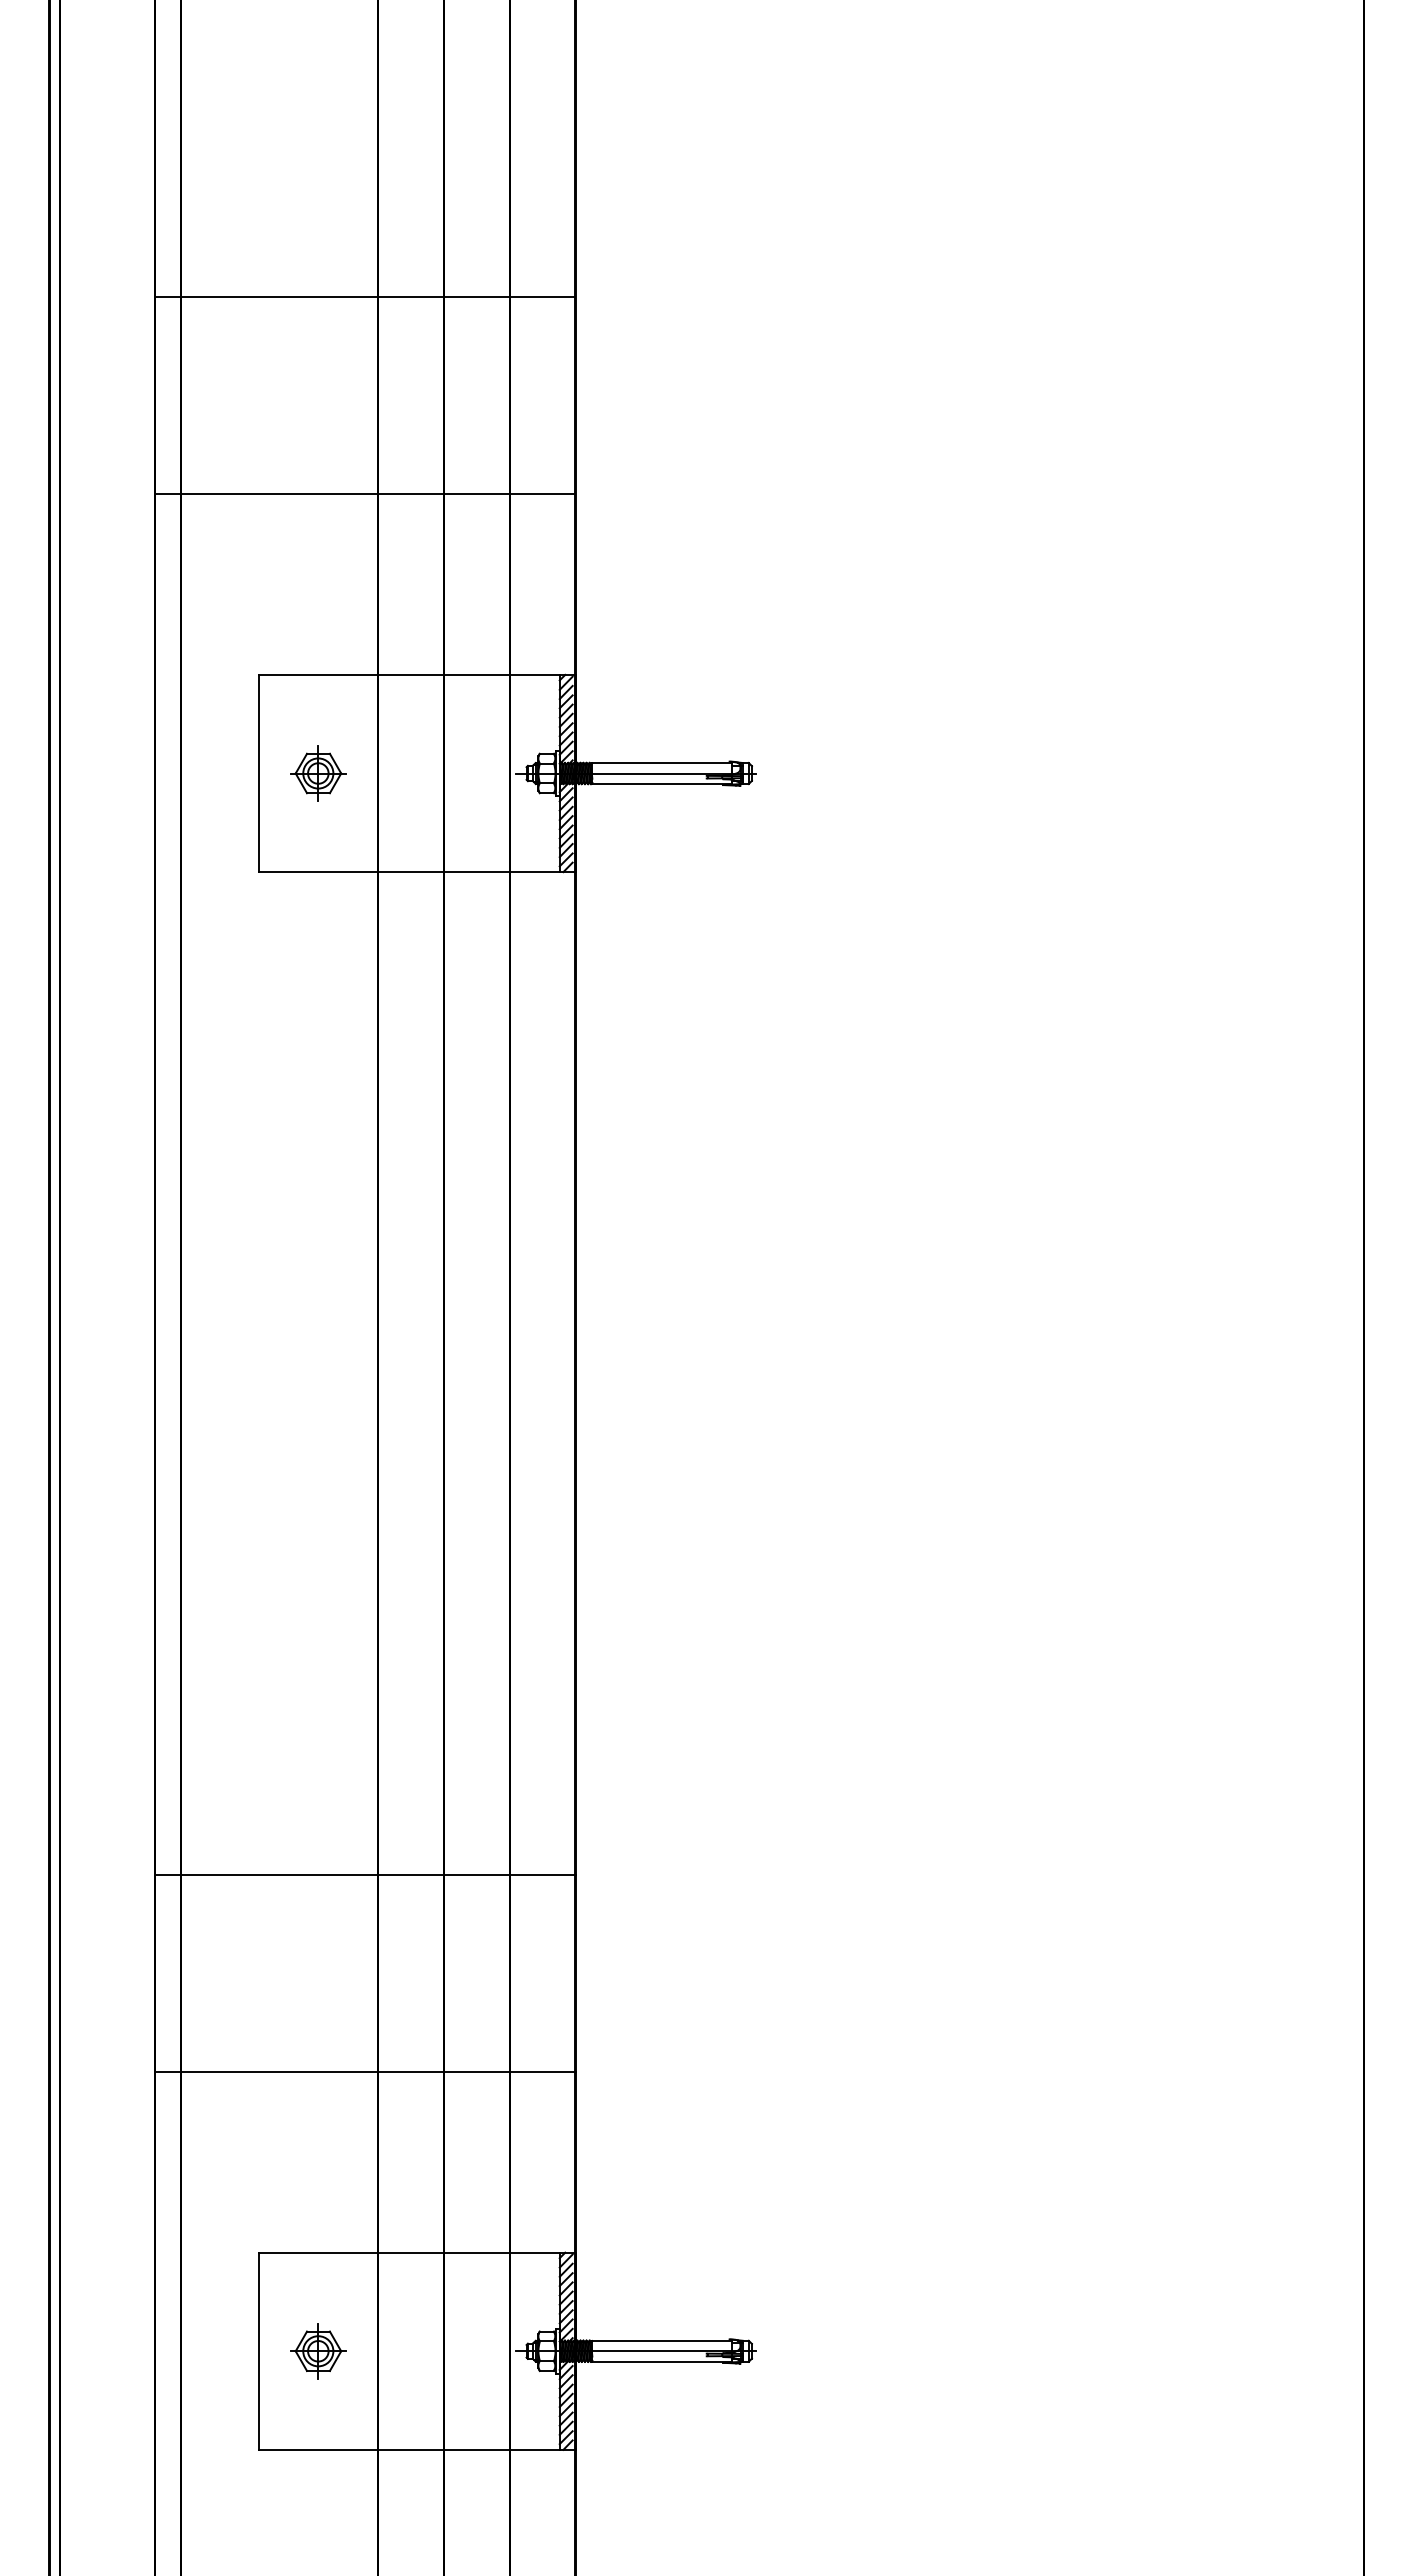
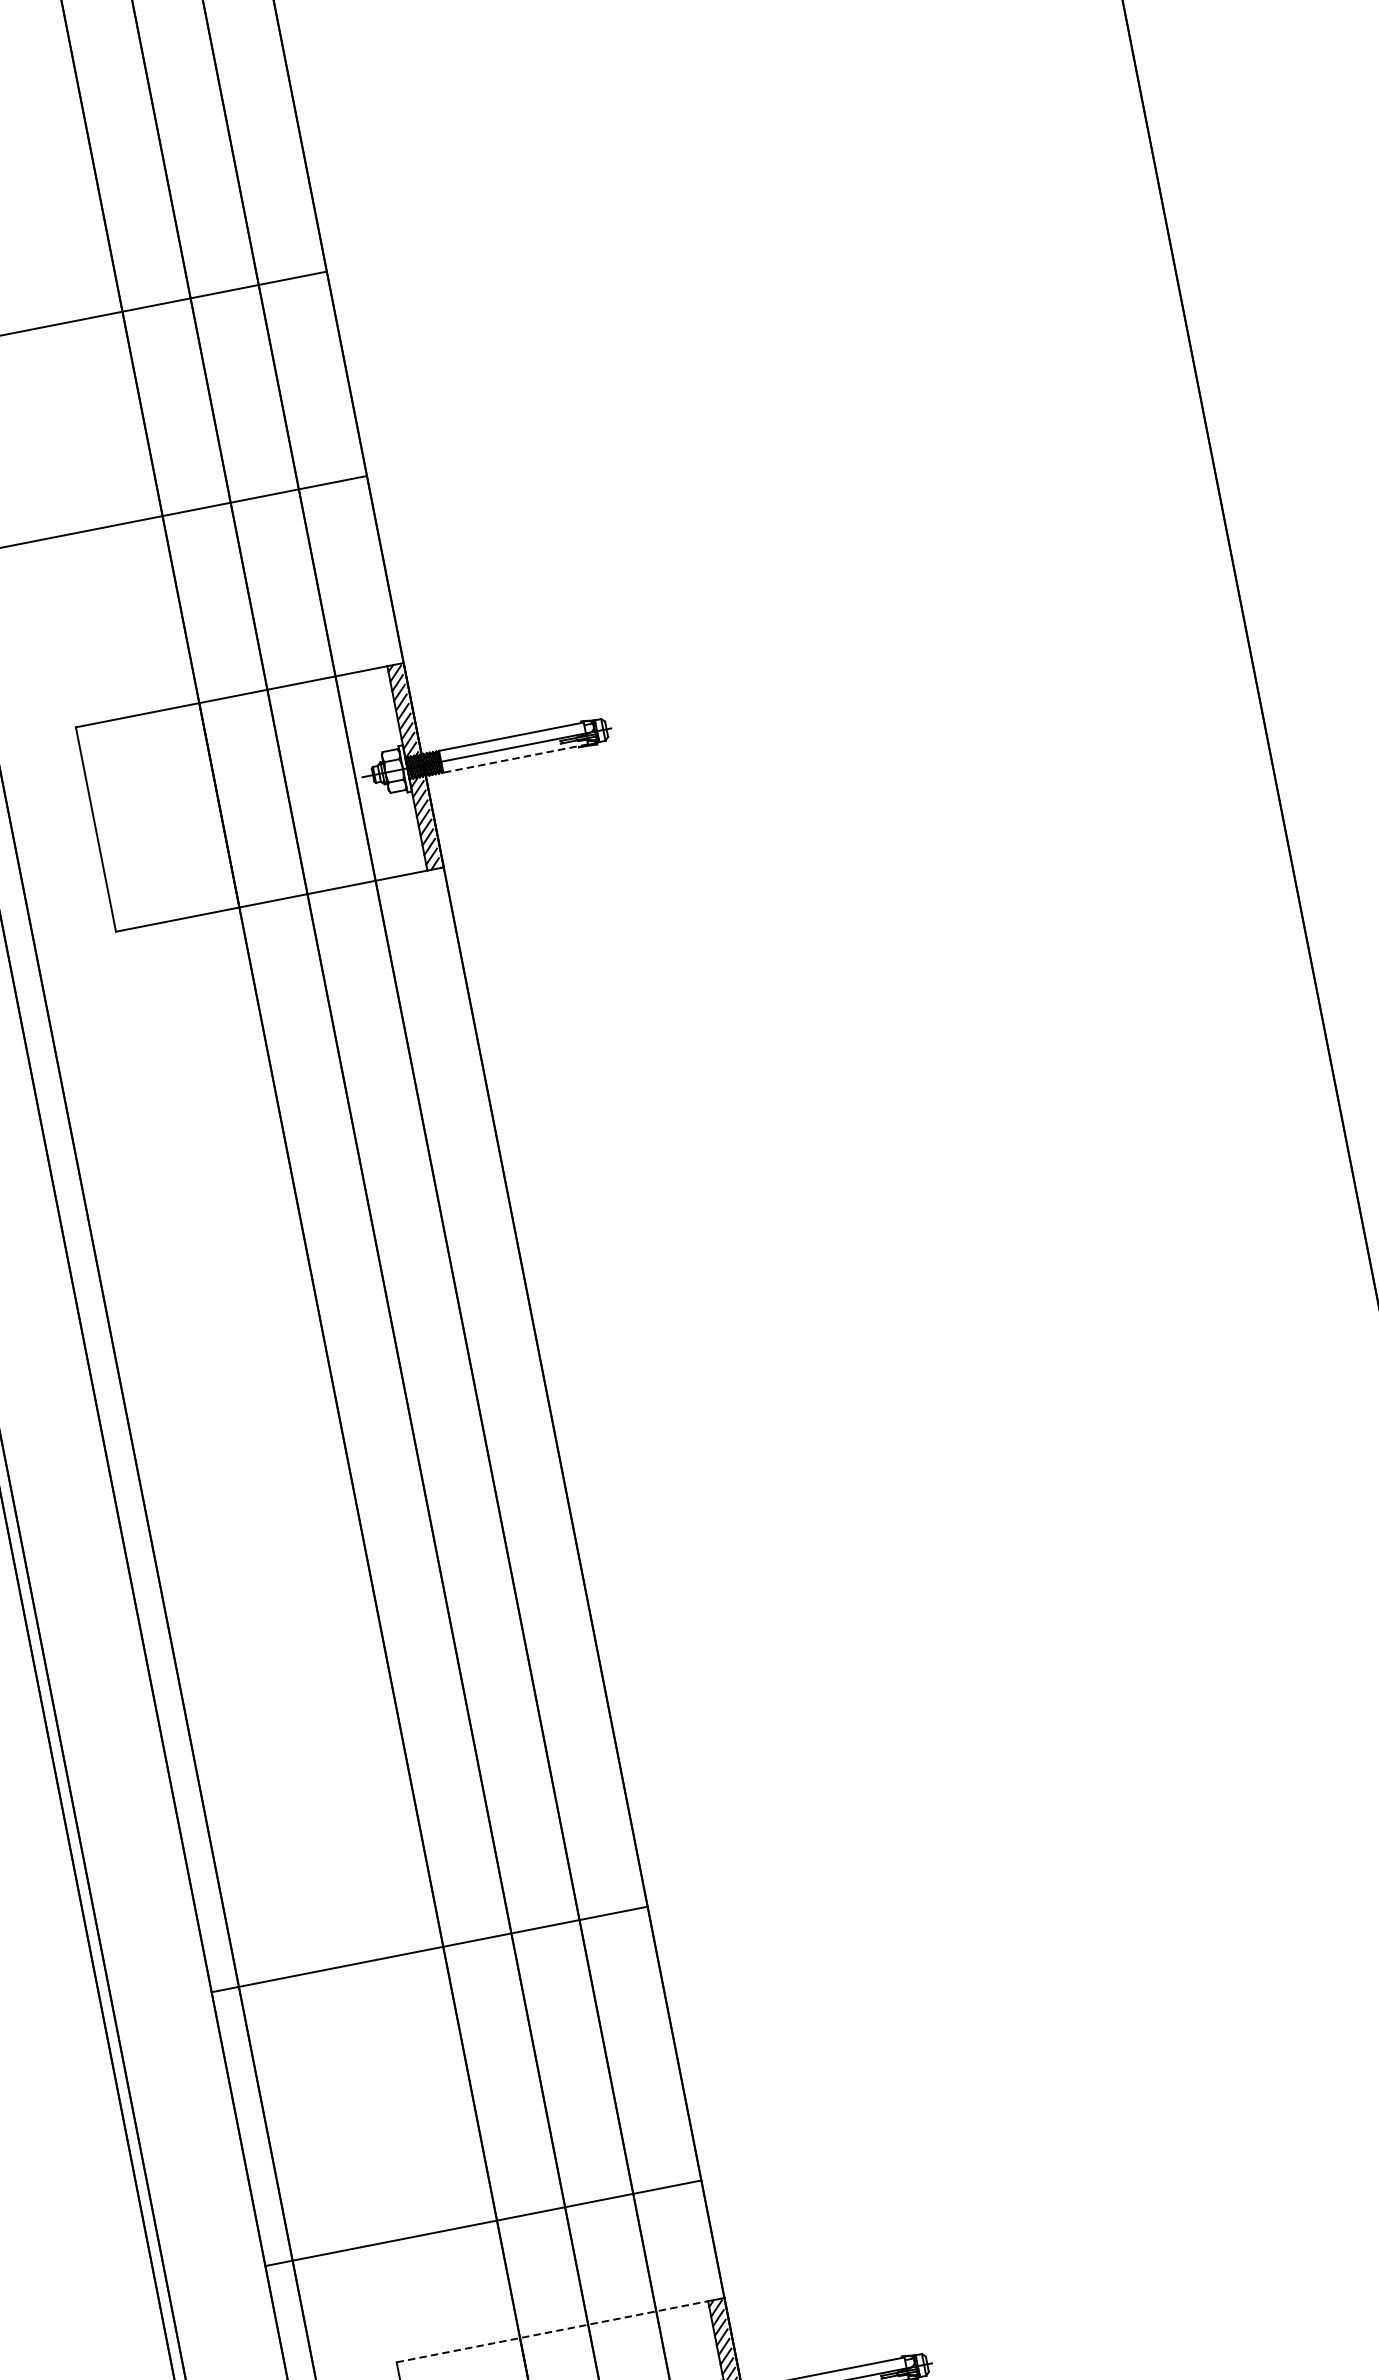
part: (318, 773) -> (157, 817), removed
line: (662, 784) -> (516, 758), solid -> dashed
line: (364, 2072) -> (482, 2223), moved
line: (409, 2252) -> (552, 2331), solid -> dashed

